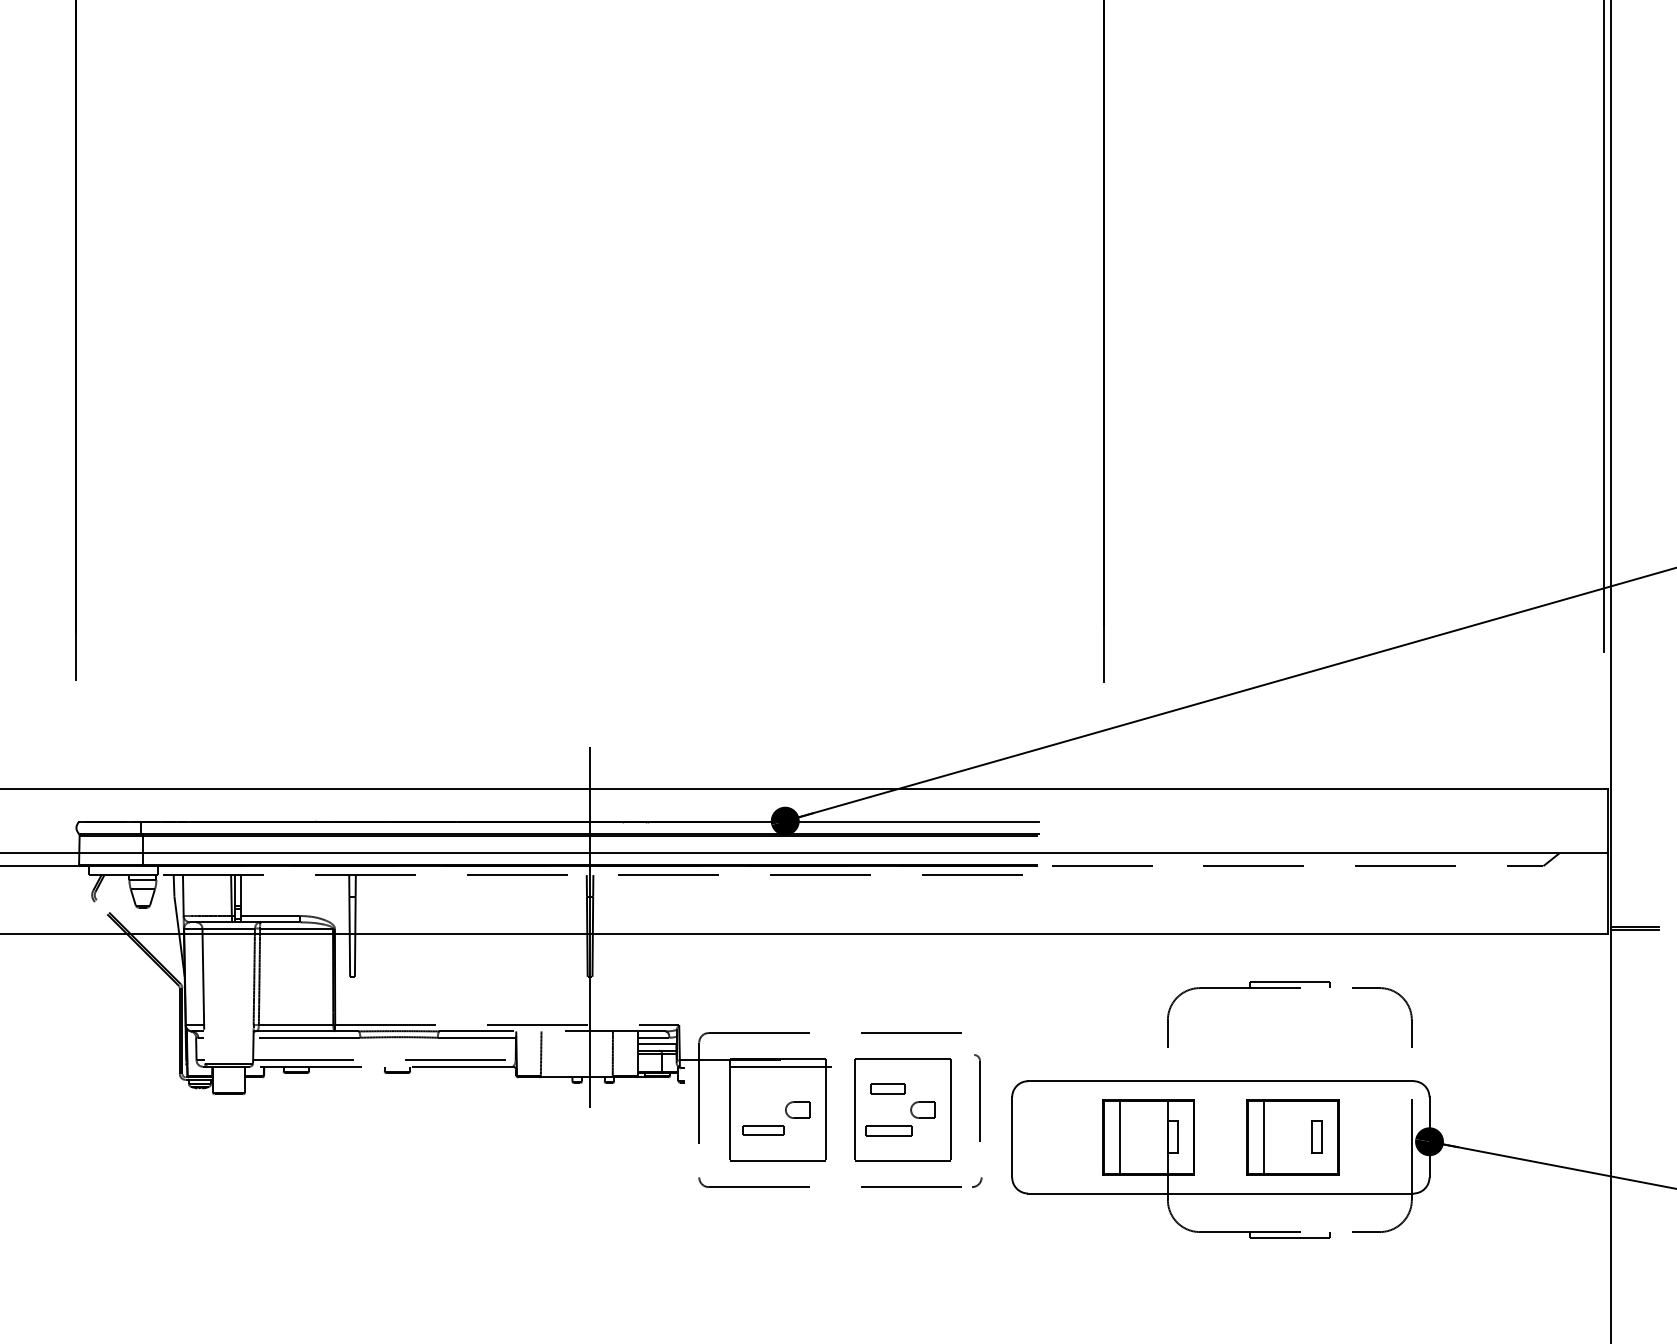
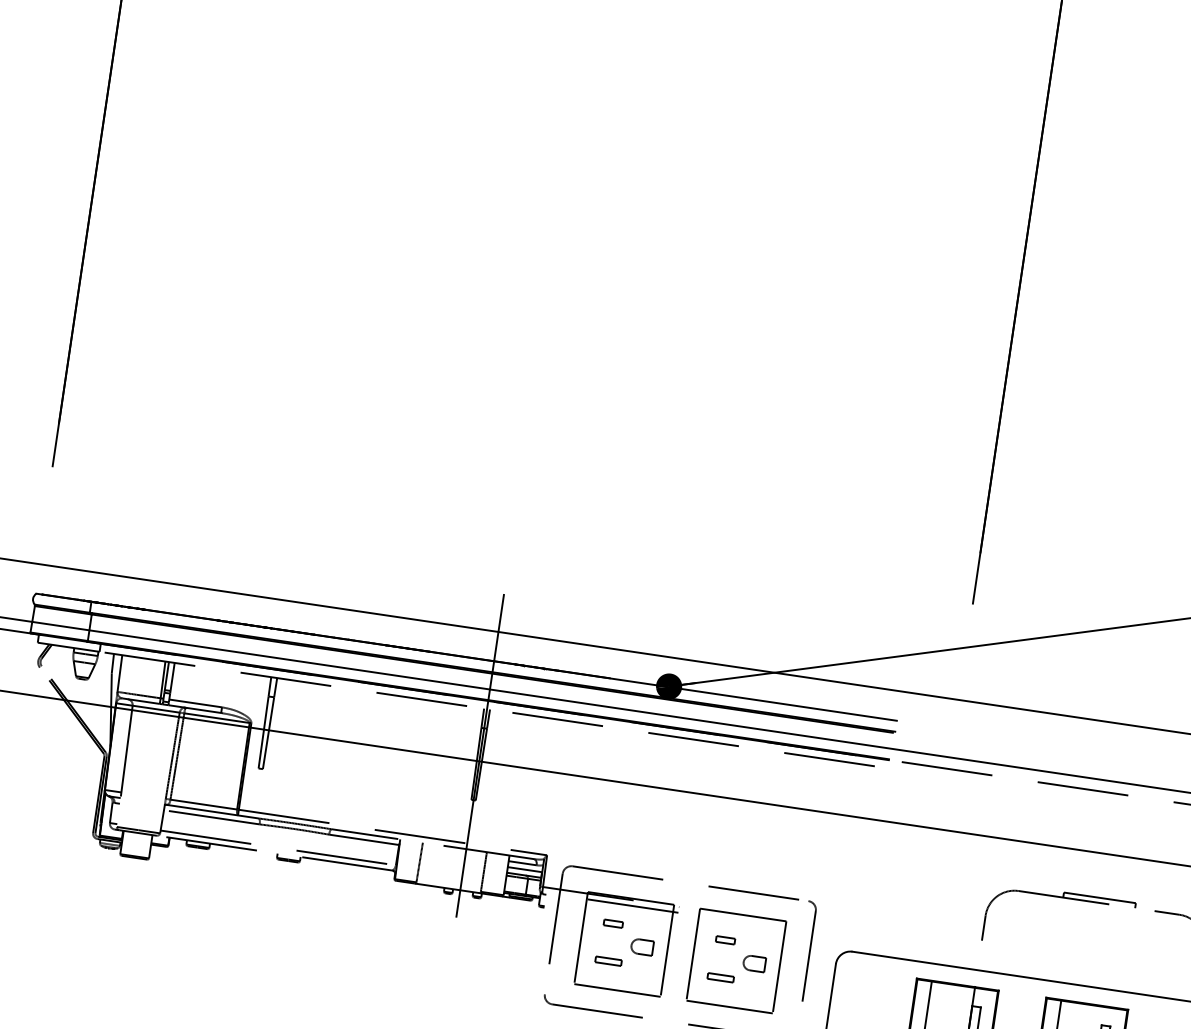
part: (977, 1087) -> (806, 950), size x1.67
part: (762, 1088) -> (613, 923), added
part: (887, 1088) -> (725, 939), size x0.62
part: (763, 1130) -> (608, 960), size x0.71
part: (888, 1130) -> (720, 977), size x0.62

